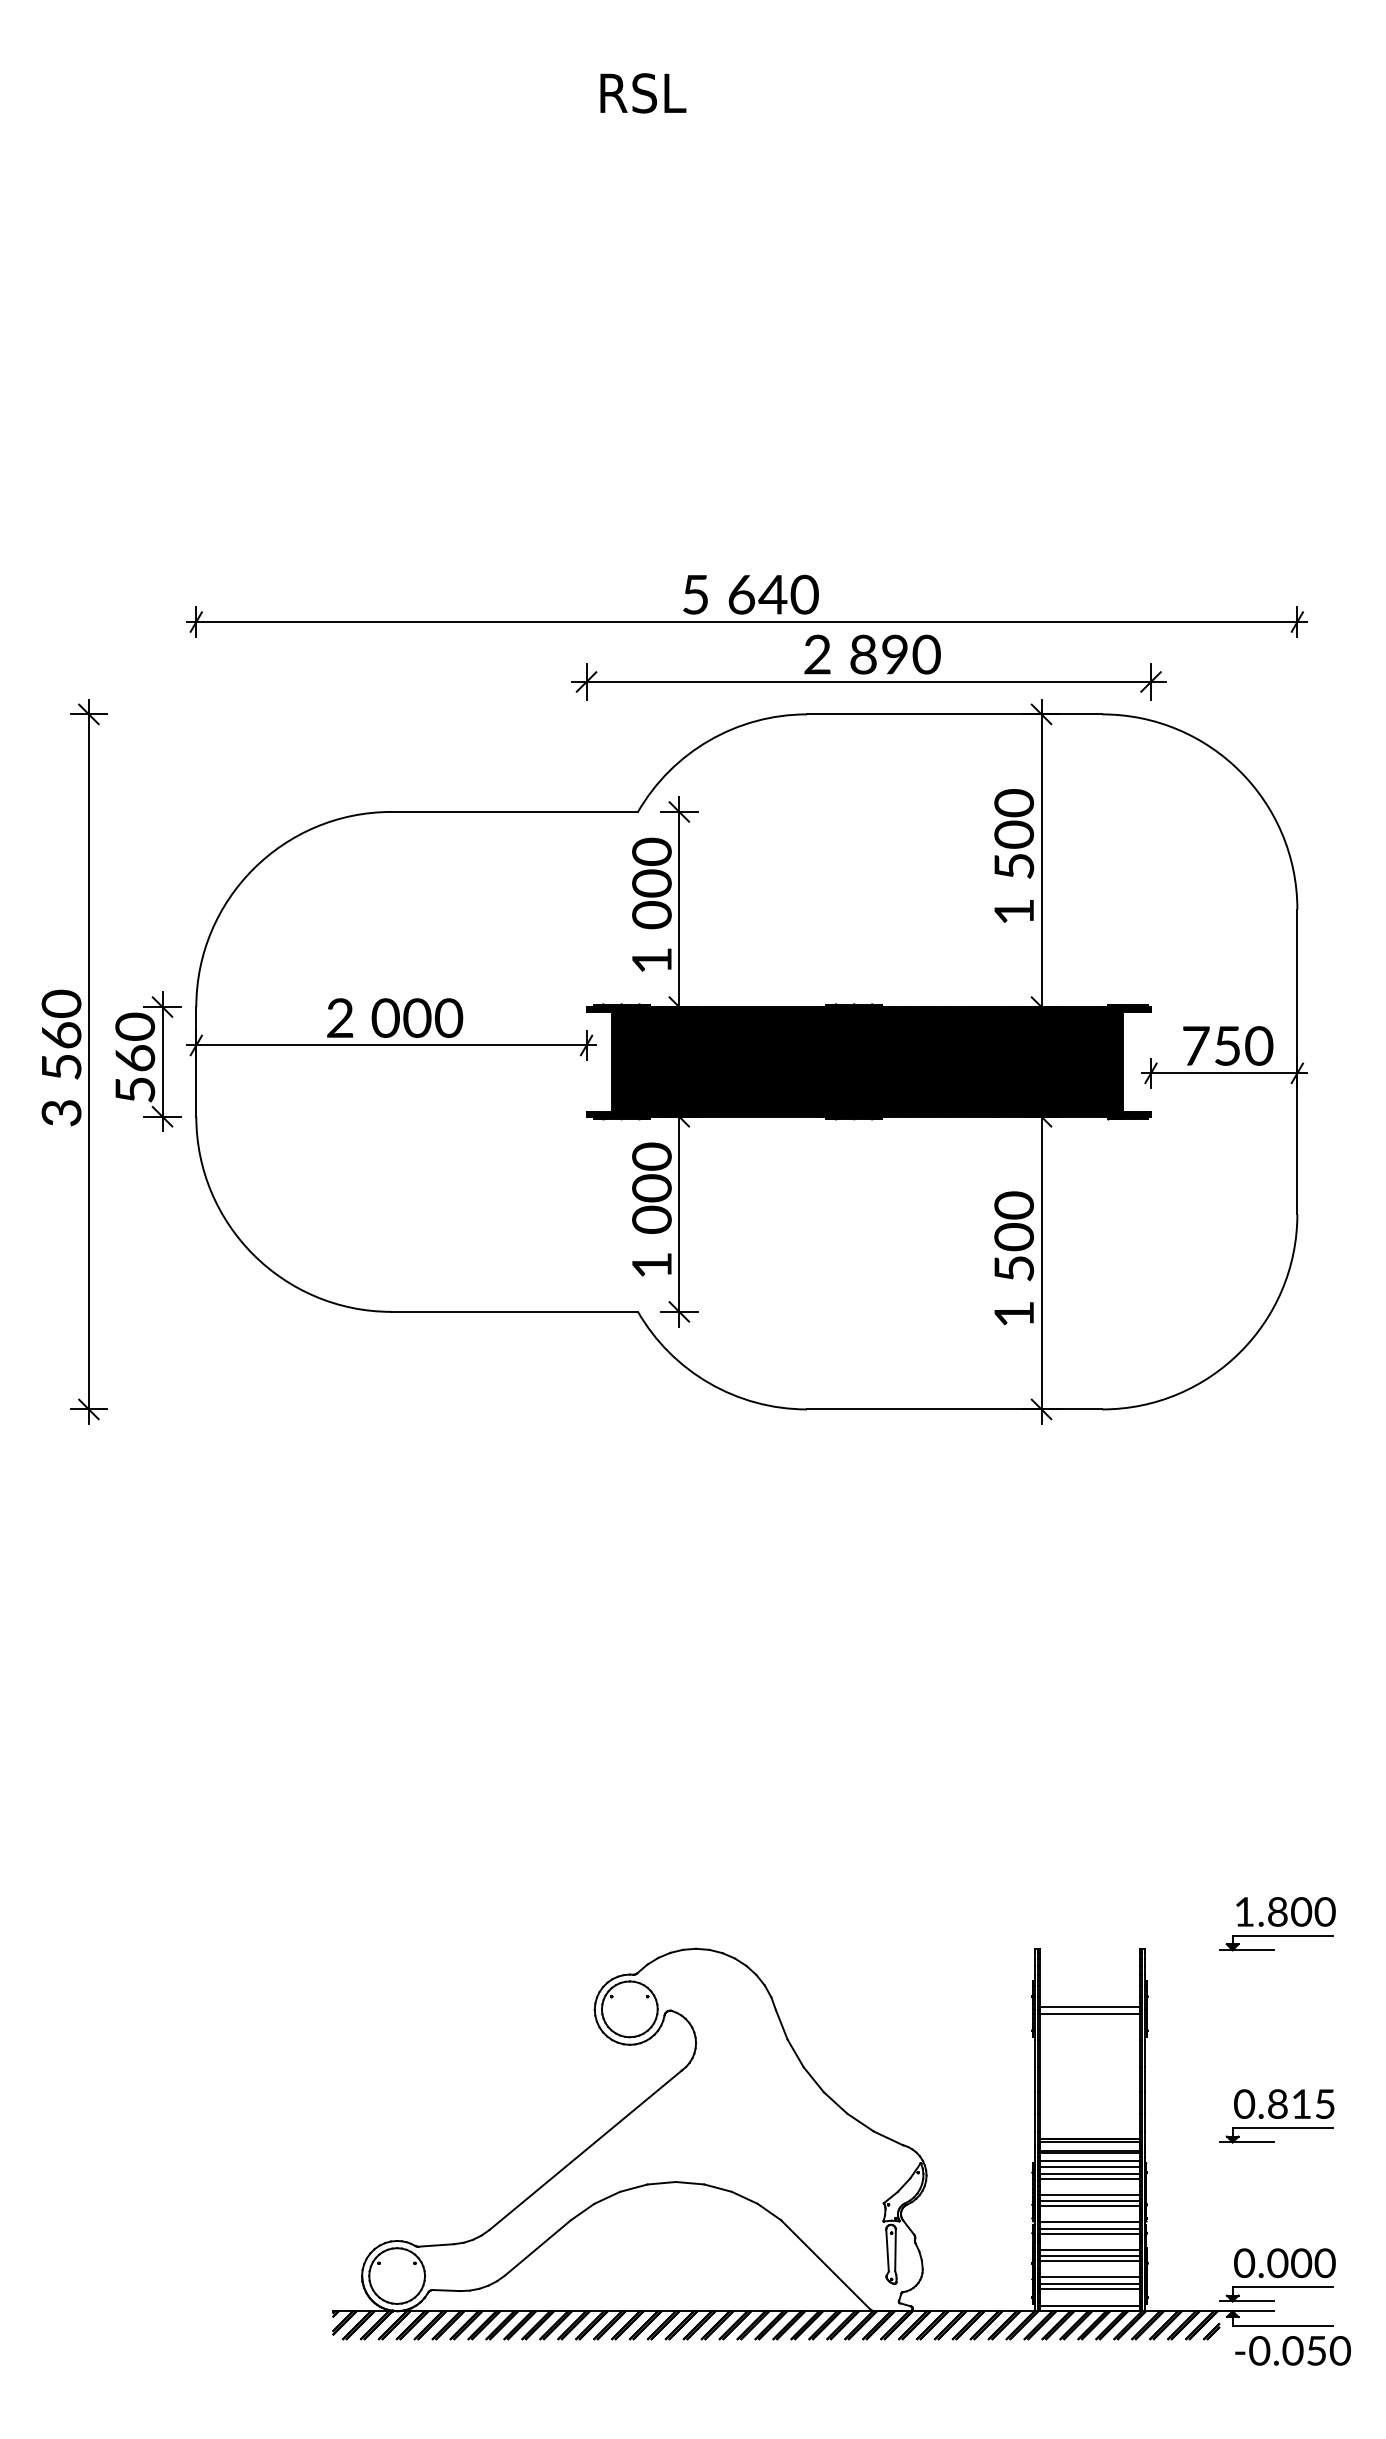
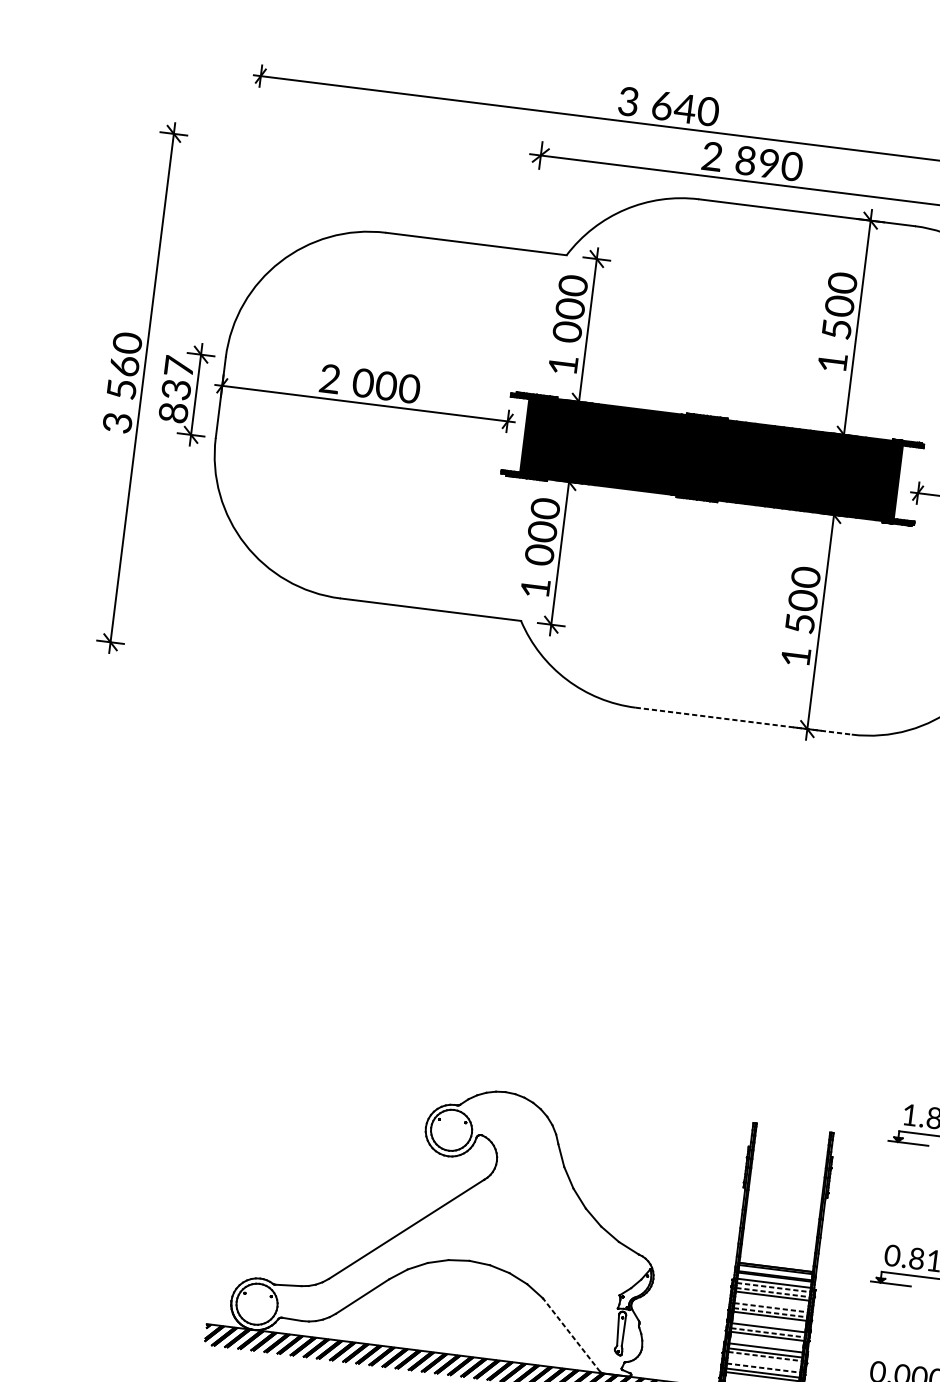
text: (695, 594) -> (628, 101), 5 -> 3
text: (135, 1057) -> (176, 389), 560 -> 837
line: (954, 1409) -> (743, 721), solid -> dashed
line: (1089, 2006) -> (788, 1170), removed
line: (1089, 2013) -> (787, 1175), removed
line: (1090, 2166) -> (774, 1287), solid -> dashed
line: (1090, 2173) -> (773, 1292), solid -> dashed
line: (1090, 2194) -> (771, 1307), solid -> dashed
line: (1090, 2201) -> (771, 1312), solid -> dashed
line: (1090, 2228) -> (768, 1332), solid -> dashed
line: (1090, 2261) -> (765, 1356), solid -> dashed
line: (825, 2264) -> (571, 1334), solid -> dashed
line: (1090, 2277) -> (764, 1368), solid -> dashed

